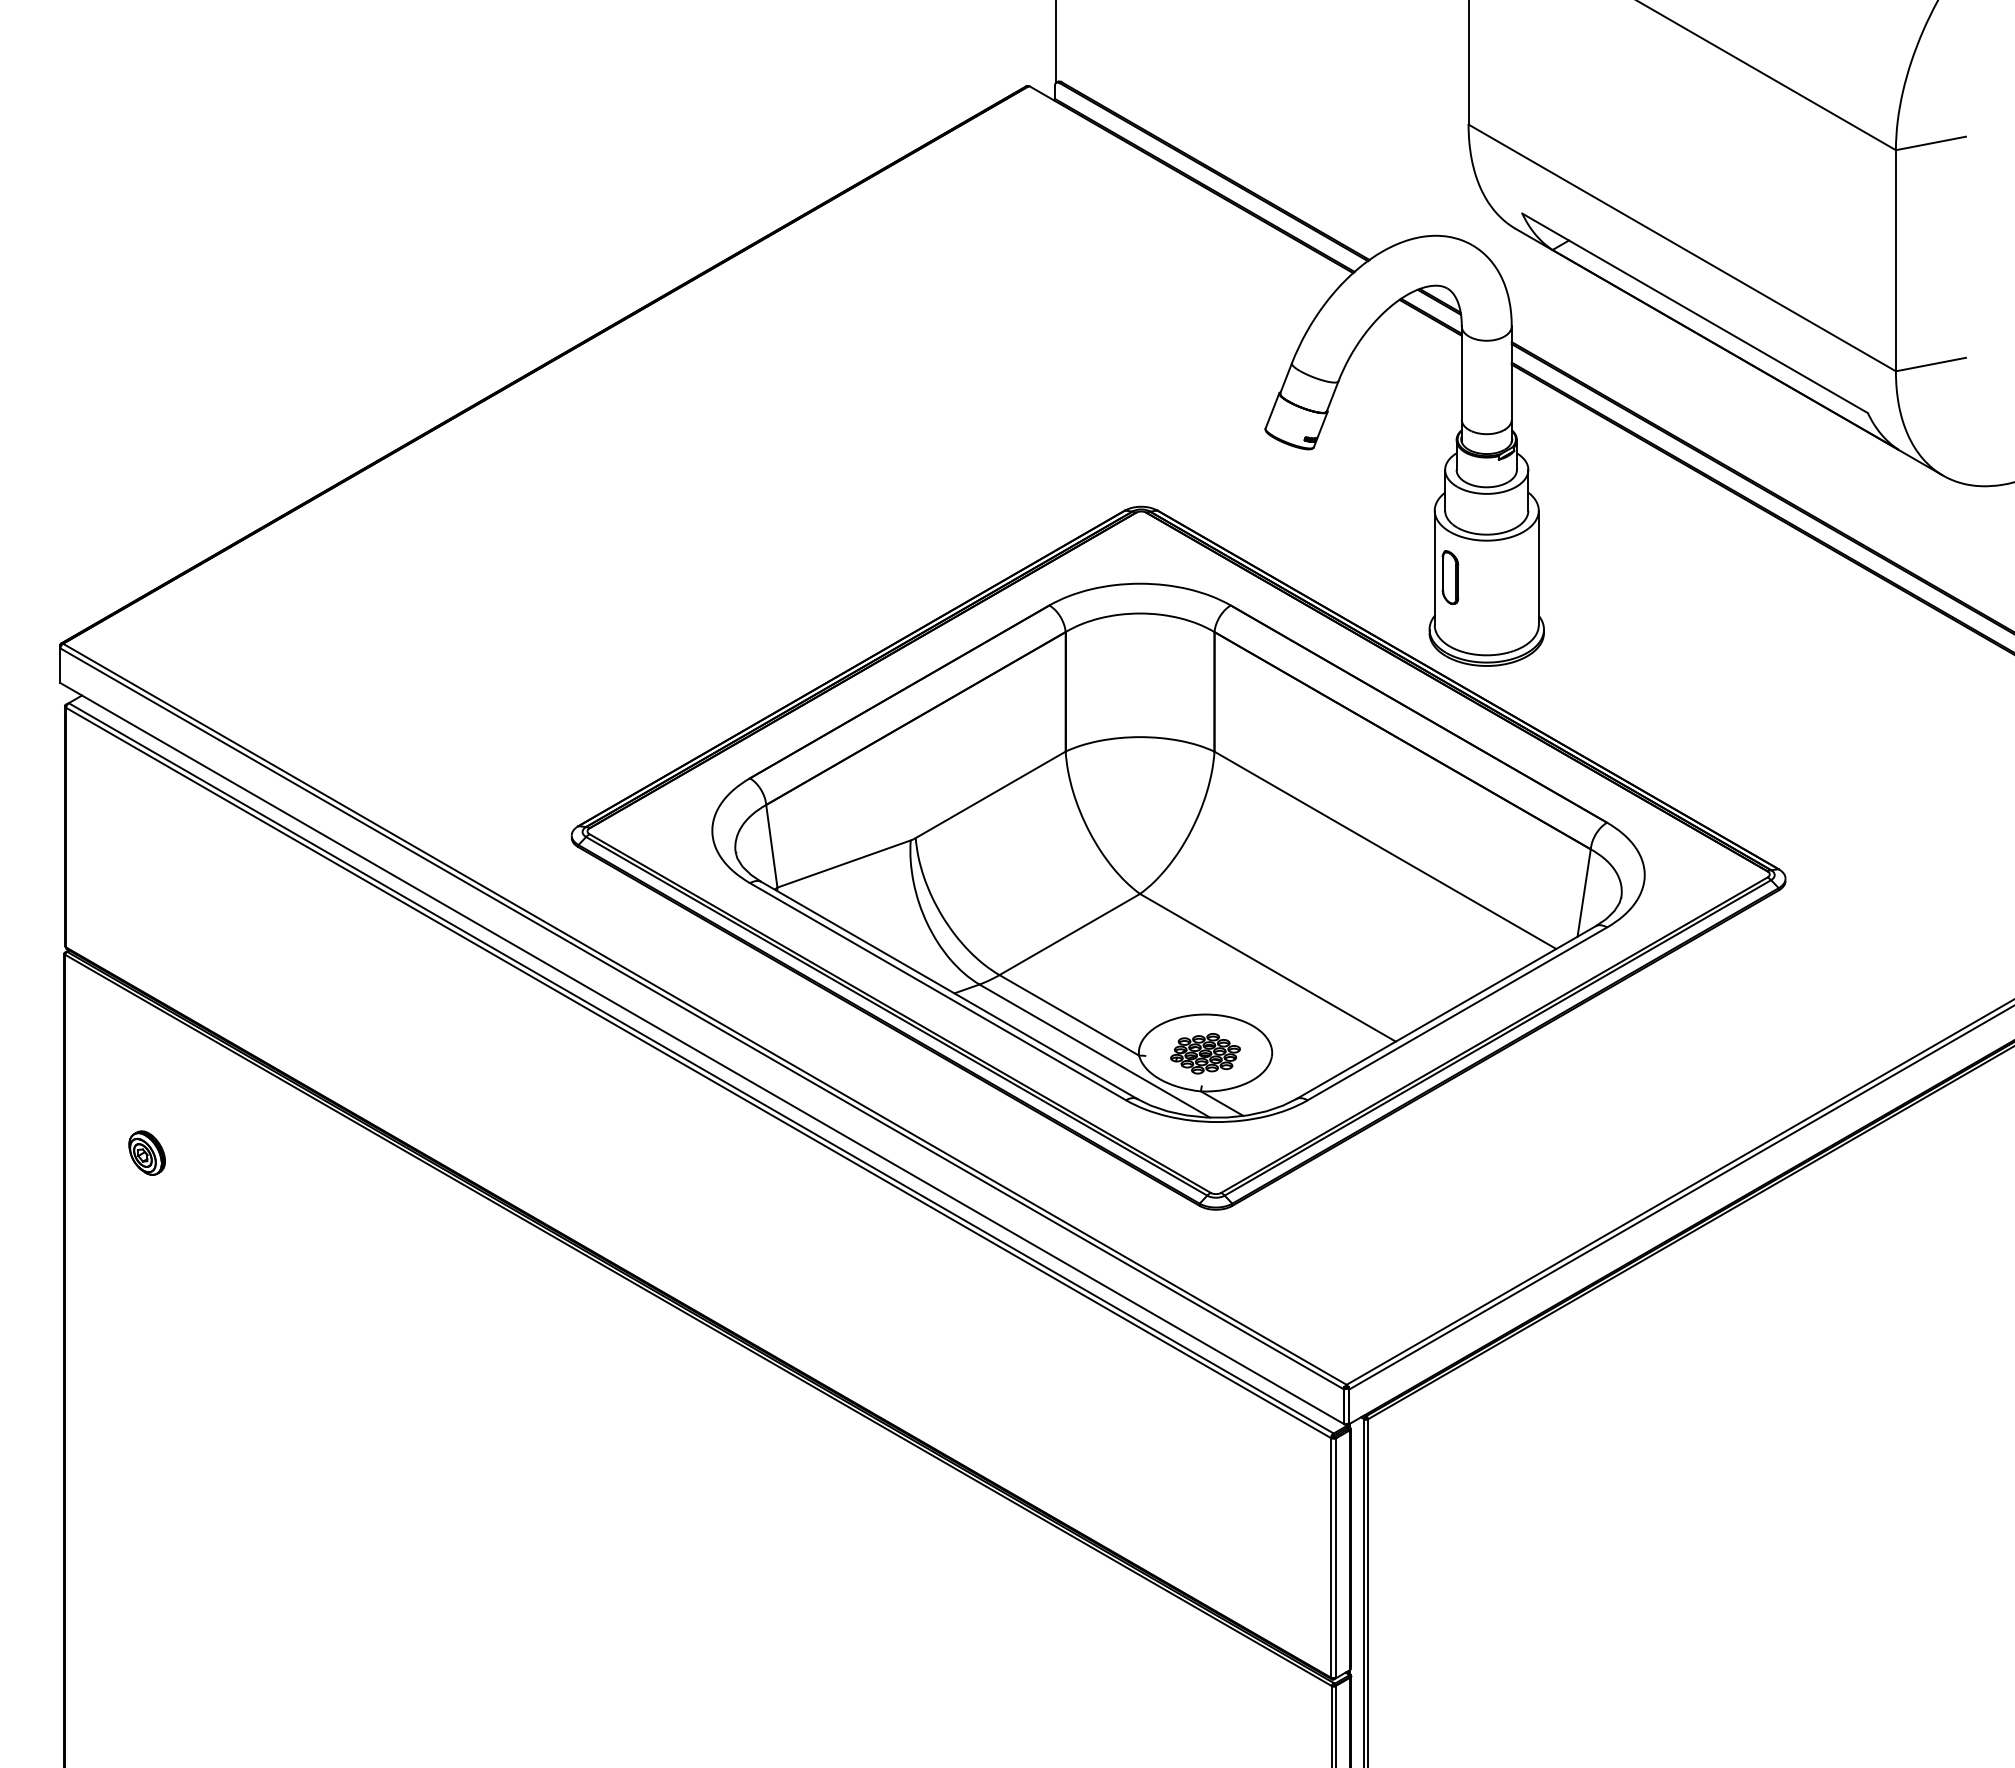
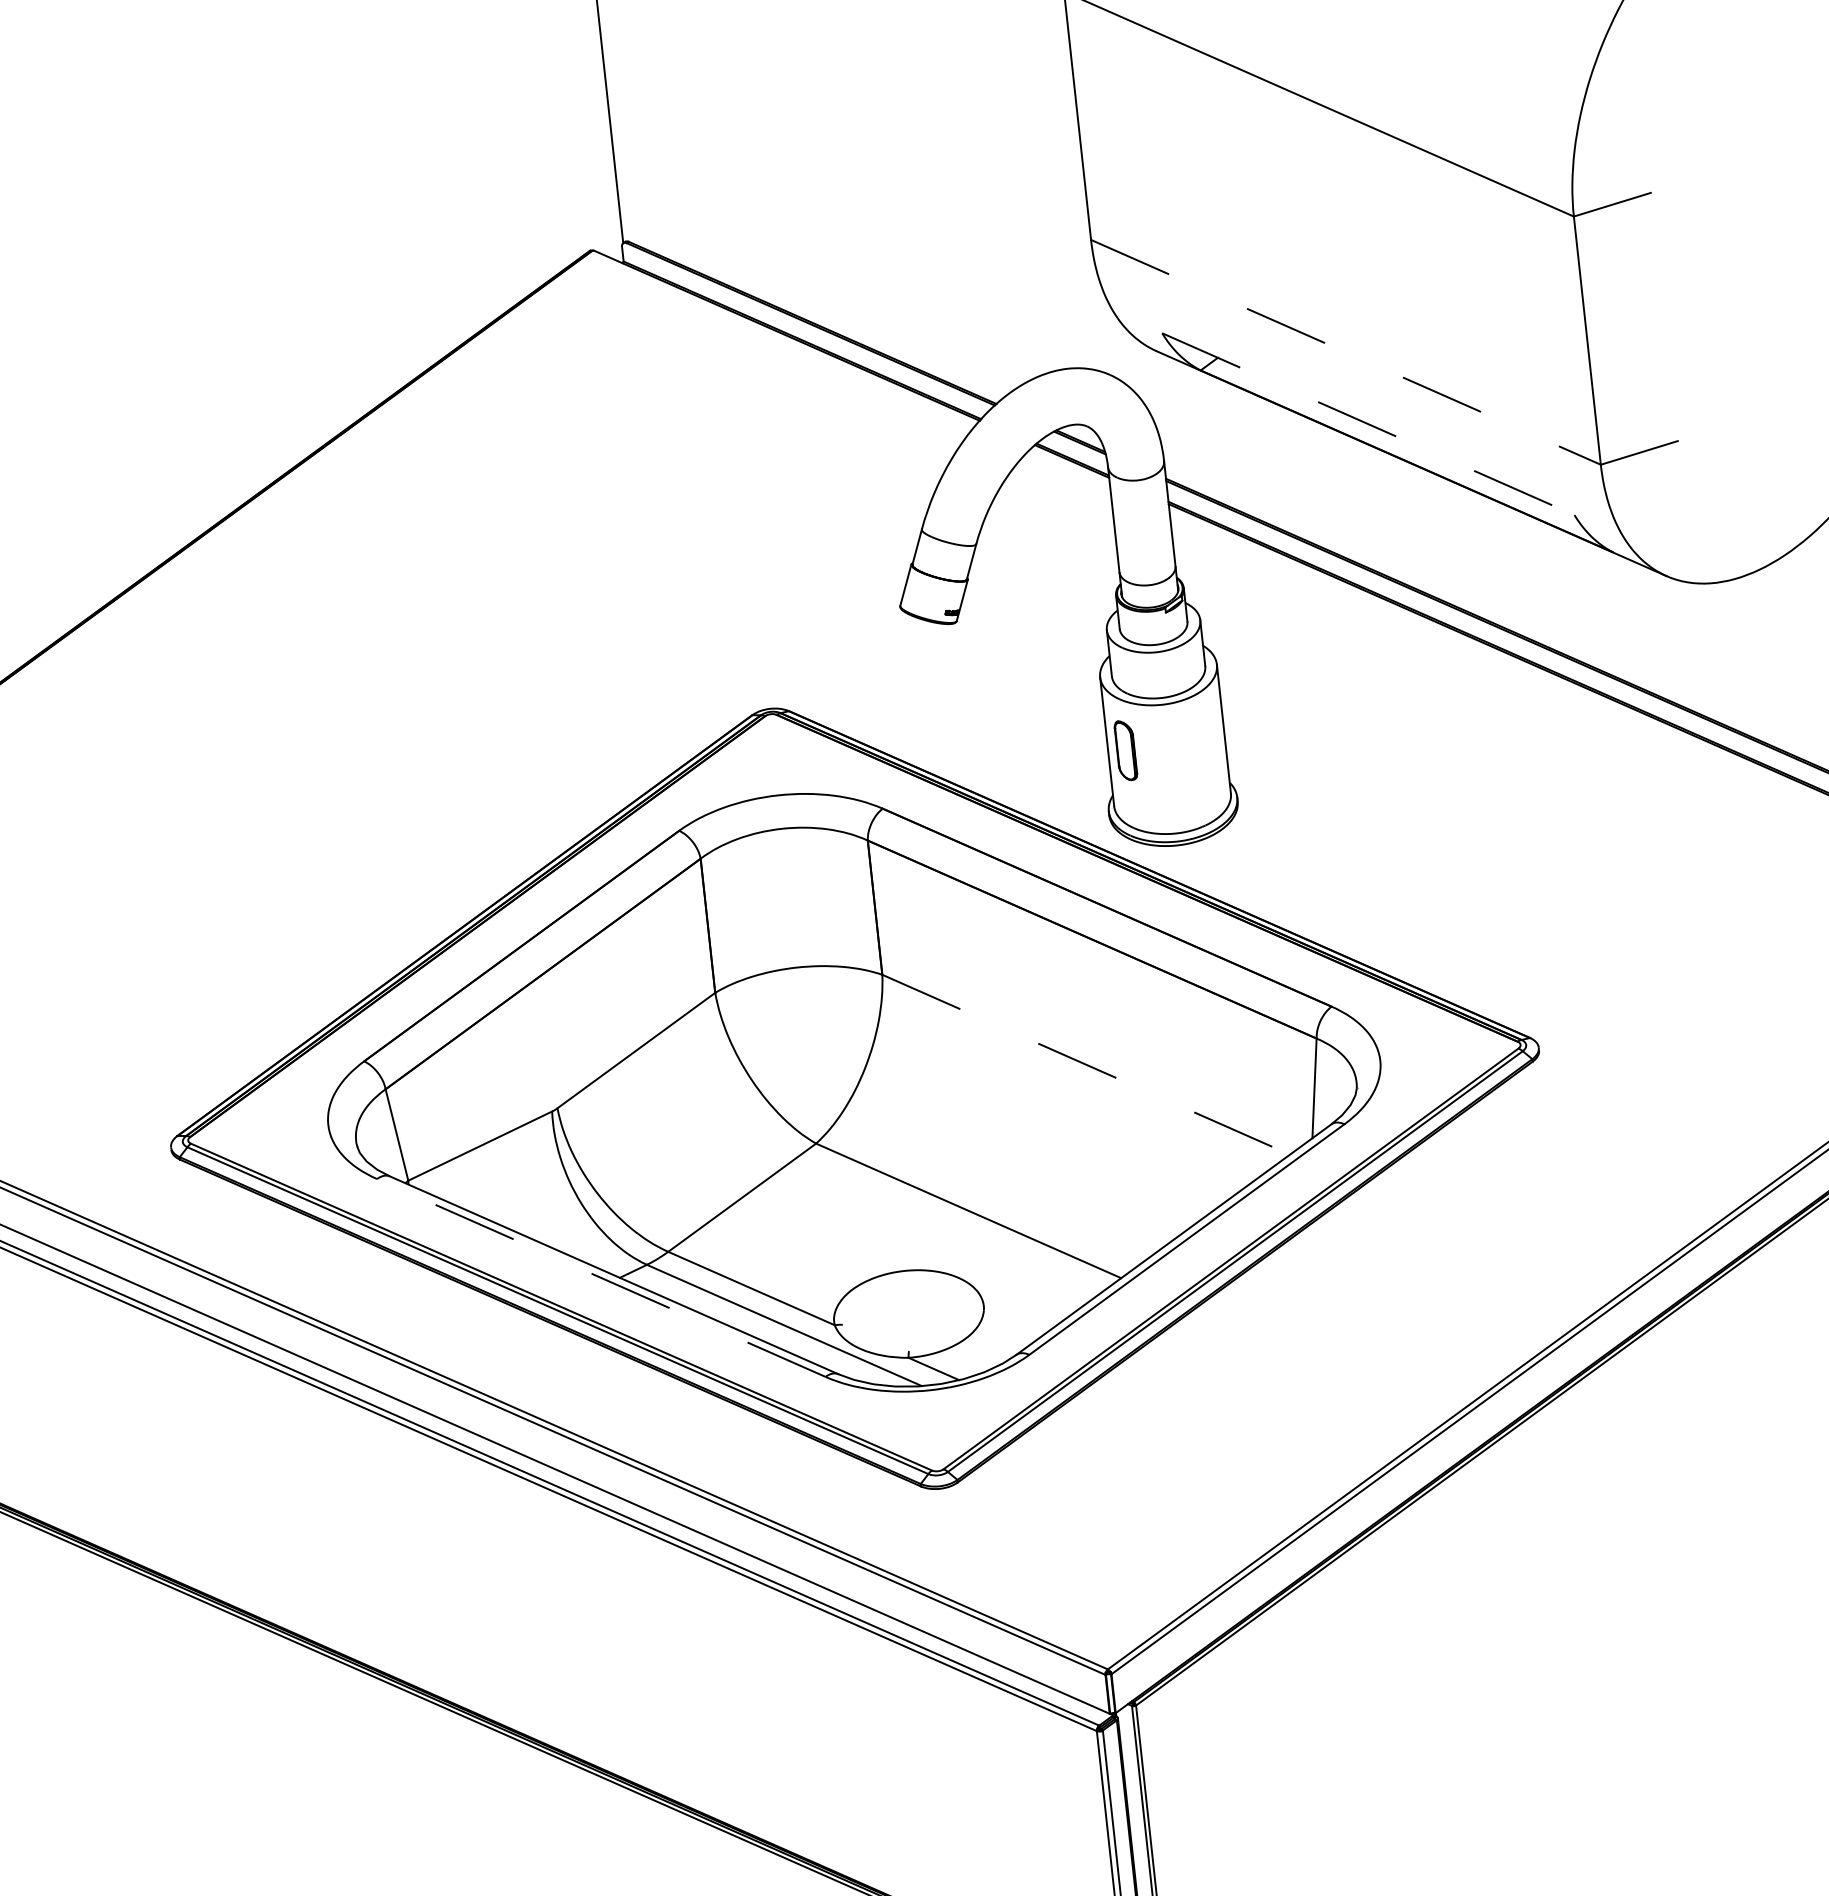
line: (1682, 247) -> (1346, 351), solid -> dashed
line: (1695, 313) -> (1368, 424), solid -> dashed
line: (1385, 850) -> (1086, 1064), solid -> dashed
line: (937, 991) -> (600, 1277), solid -> dashed
part: (1205, 1053) -> (909, 1314), removed

